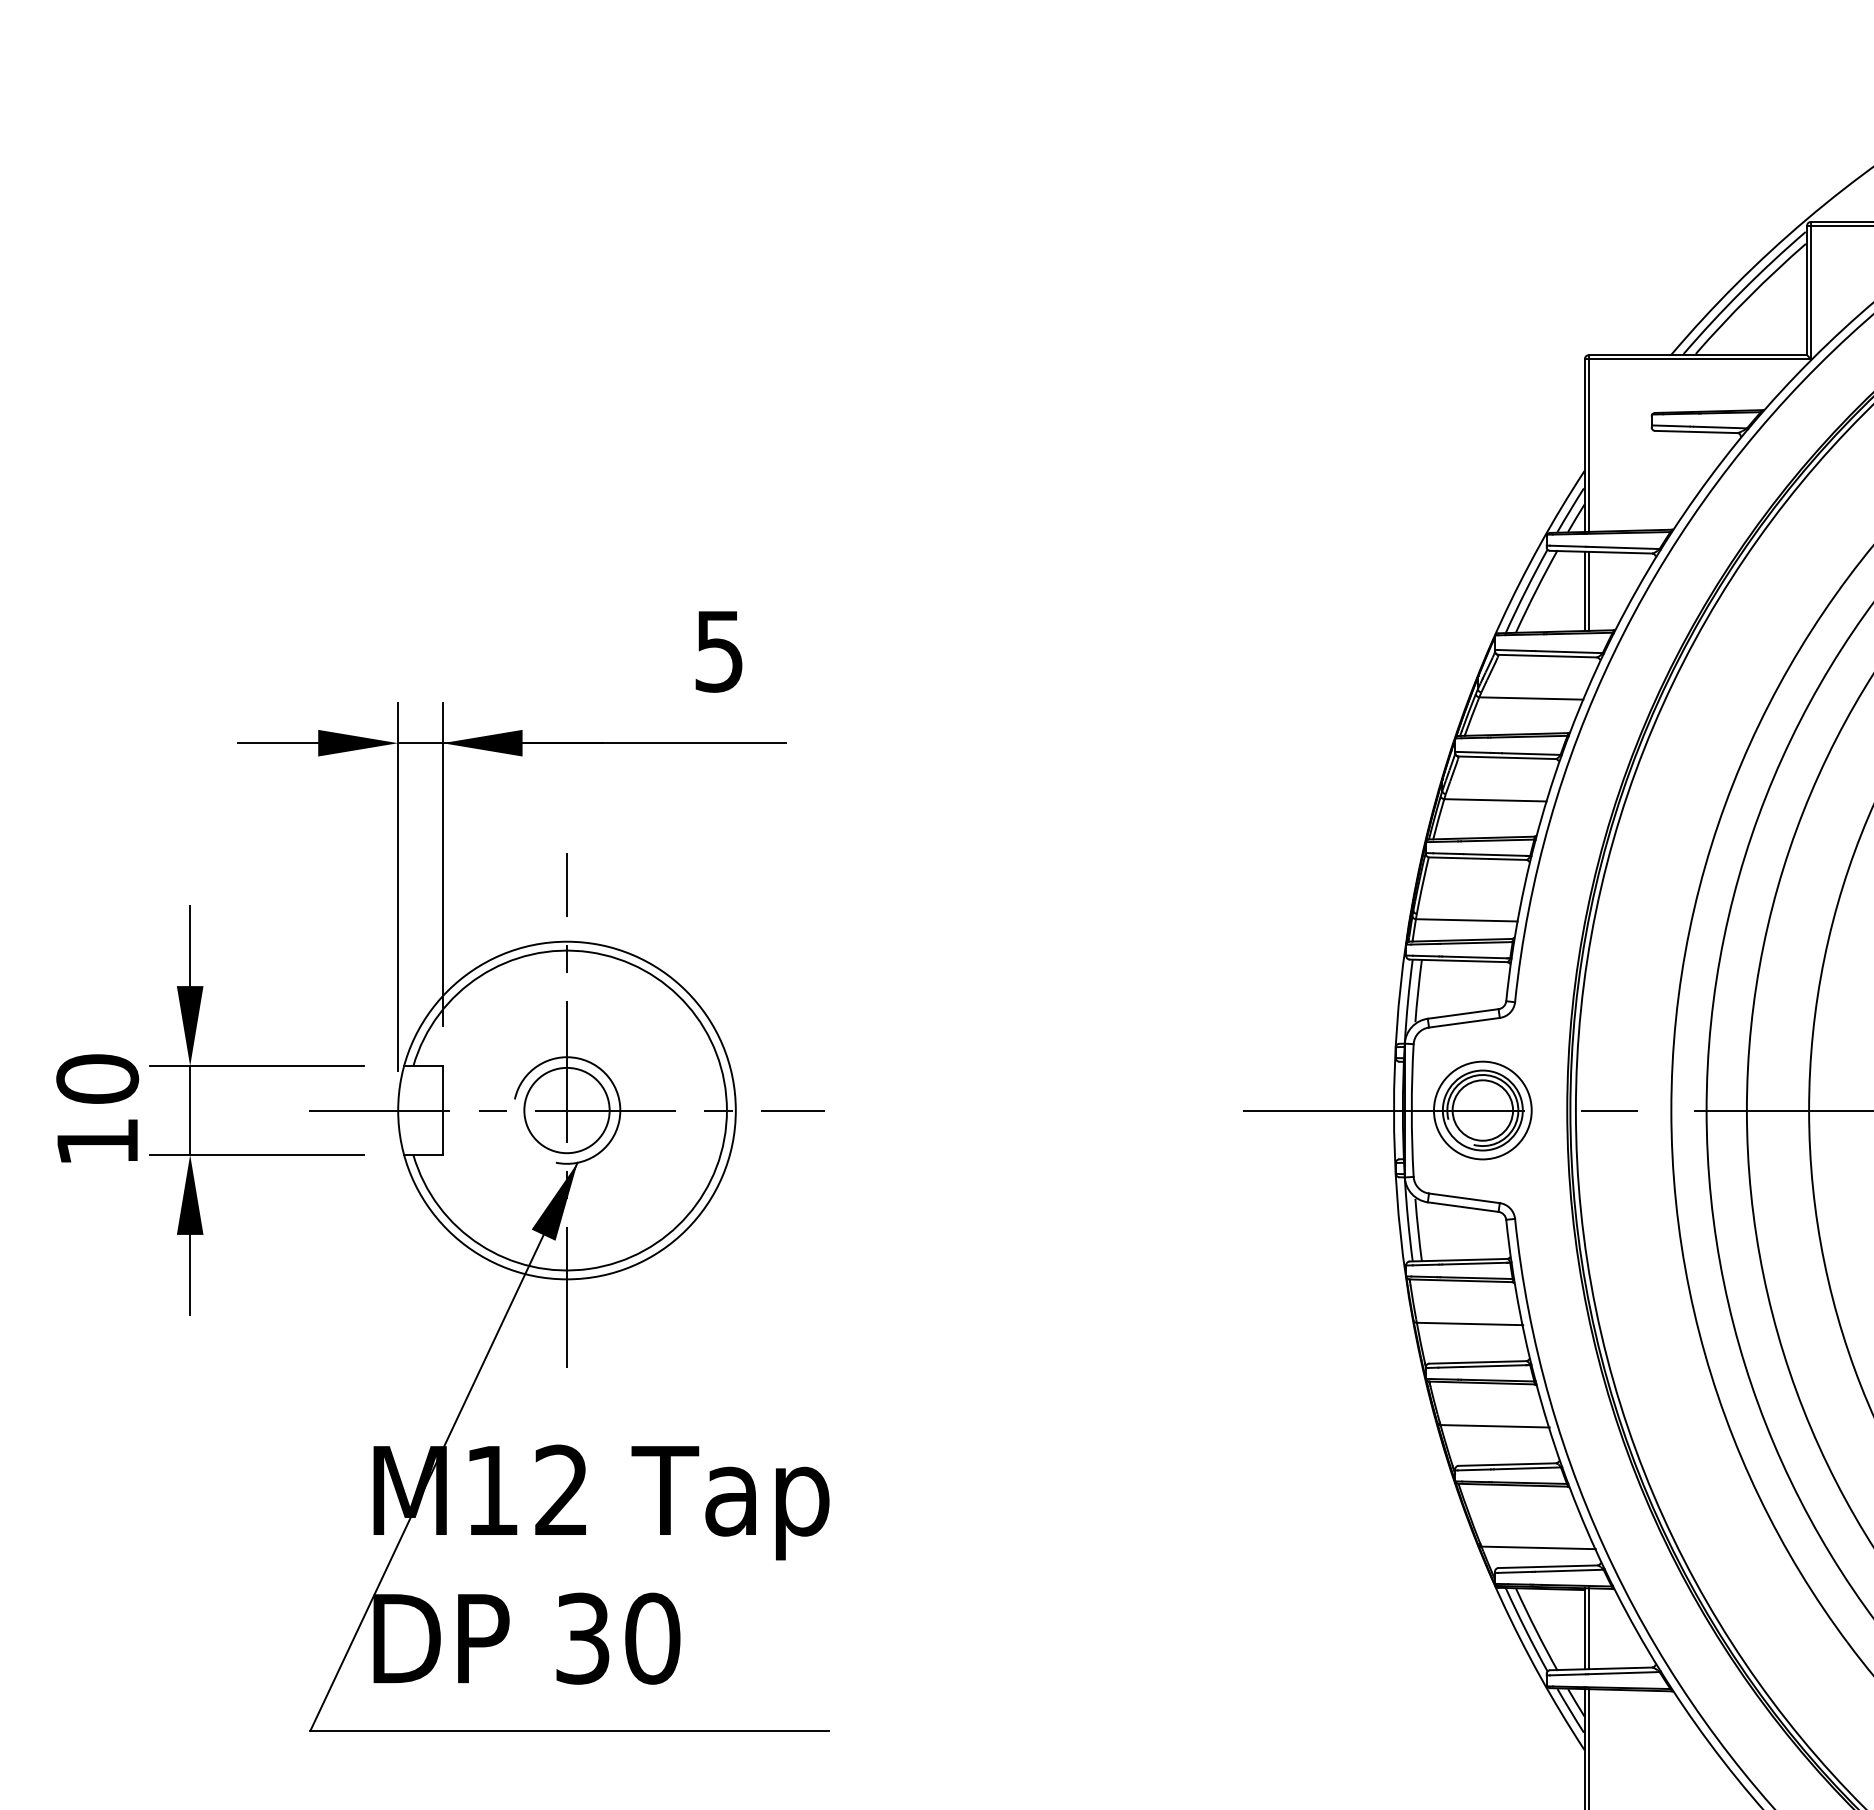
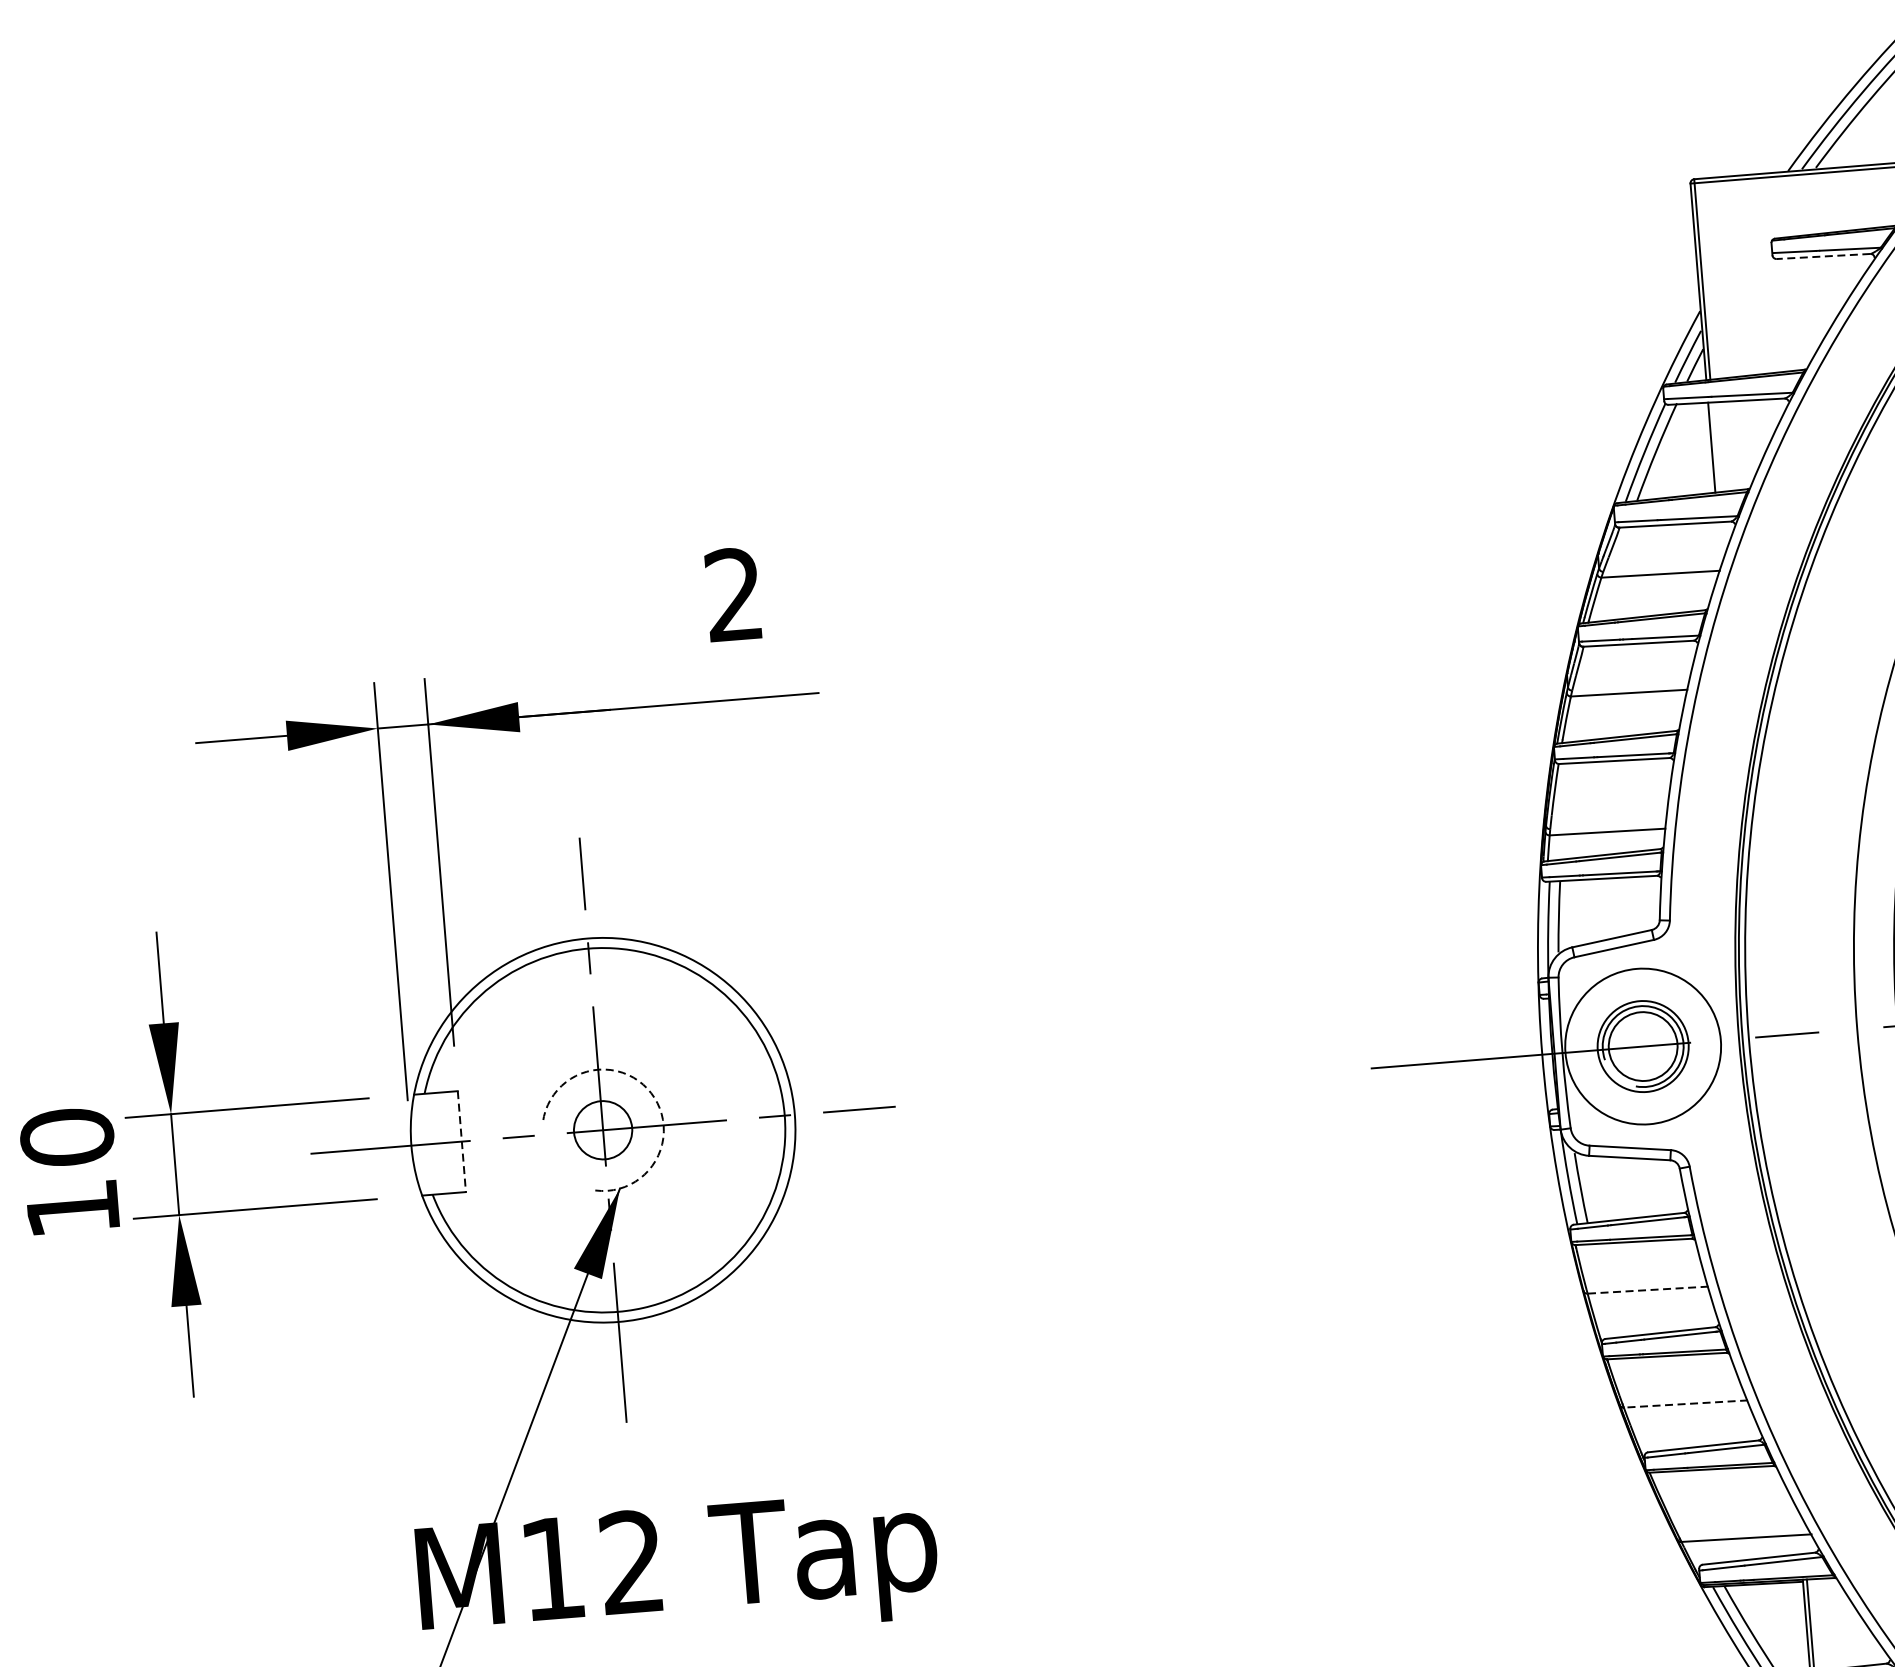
line: (1695, 431) -> (1822, 256), solid -> dashed
line: (1588, 590) -> (1715, 446), removed
text: (718, 651) -> (733, 595), 5 -> 2
arc: (611, 1081) -> (650, 1093), solid -> dashed
circle: (566, 1110) -> (602, 1130), size x0.6
circle: (1482, 1110) -> (1642, 1046), size x1.4
line: (442, 1111) -> (461, 1142), solid -> dashed
line: (1469, 1323) -> (1647, 1289), solid -> dashed
line: (1495, 1426) -> (1686, 1404), solid -> dashed

